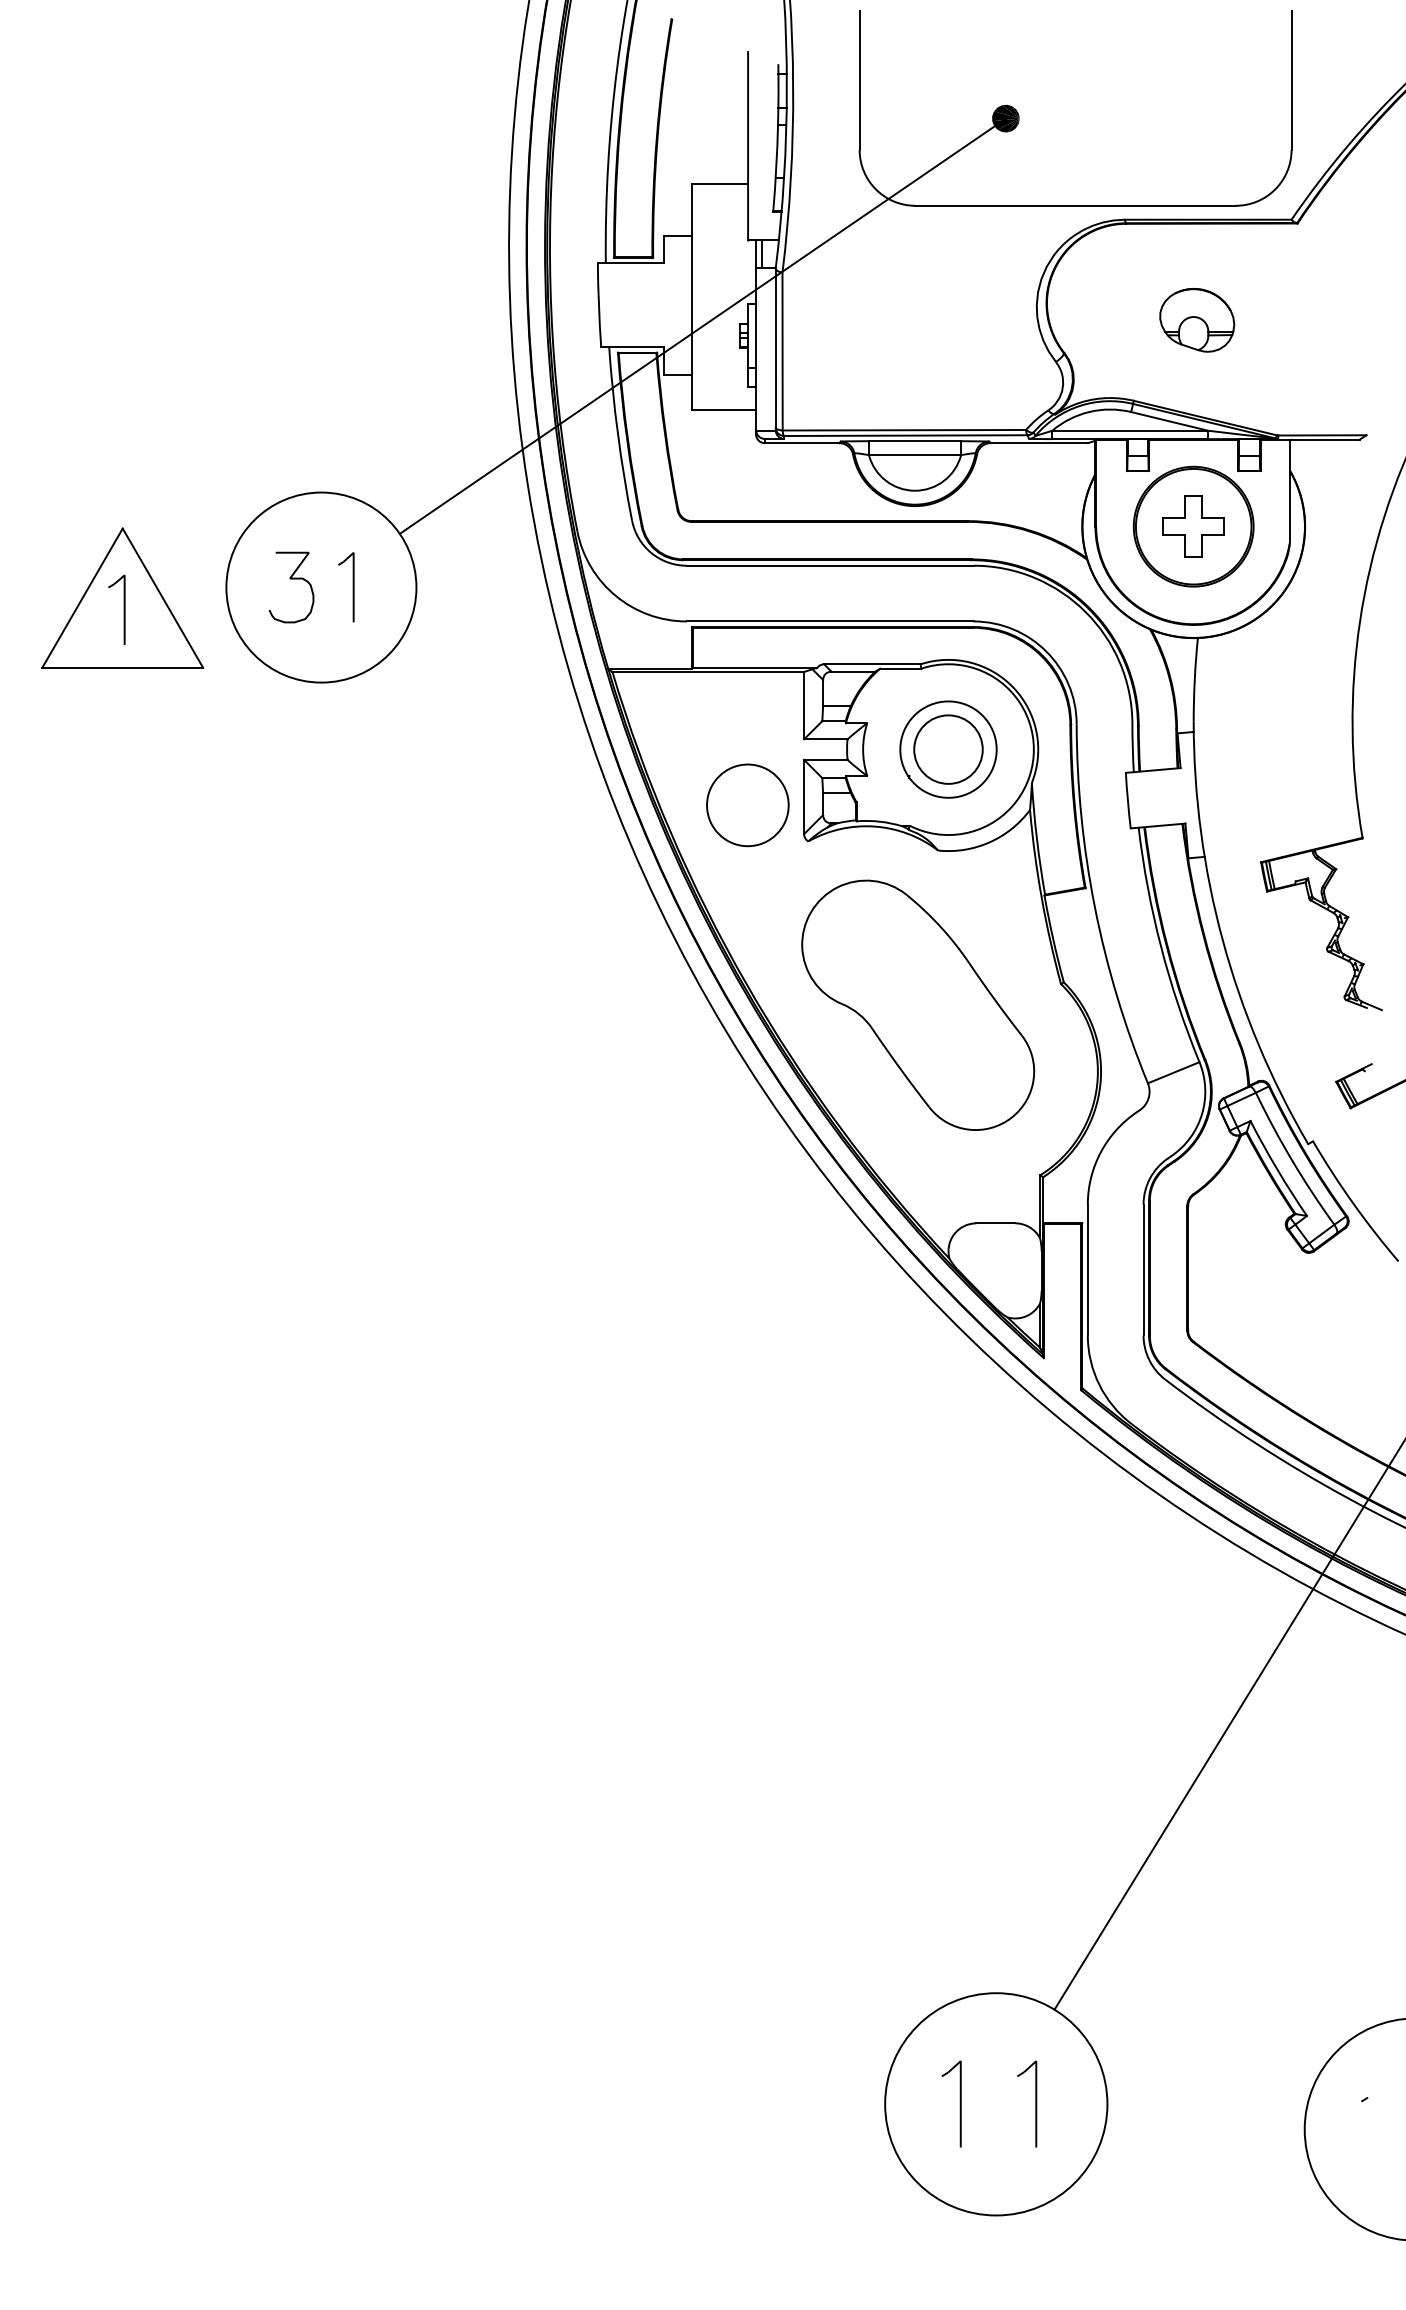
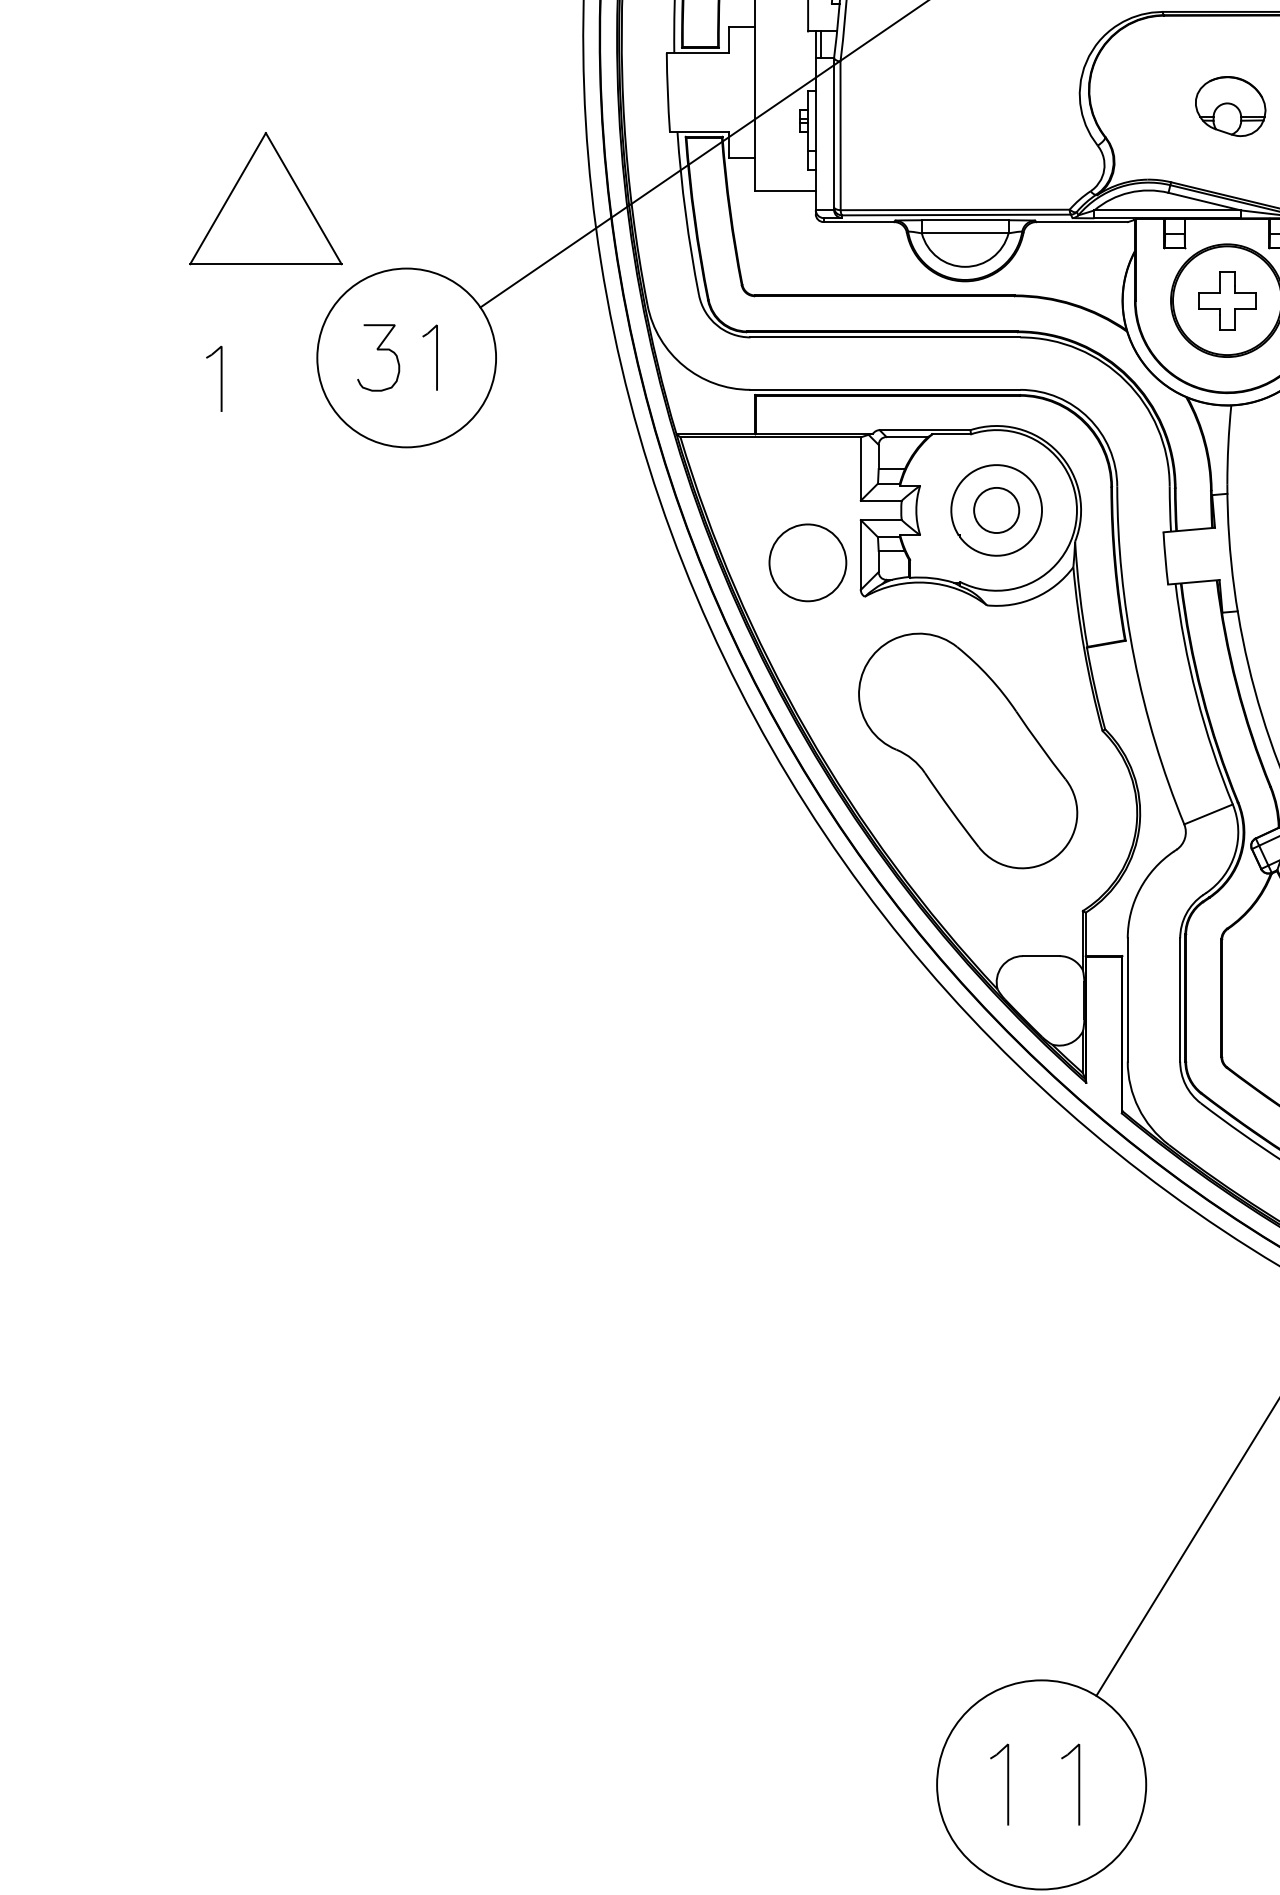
part: (122, 597) -> (265, 197), moved
circle: (948, 749) -> (996, 510), size x0.7

